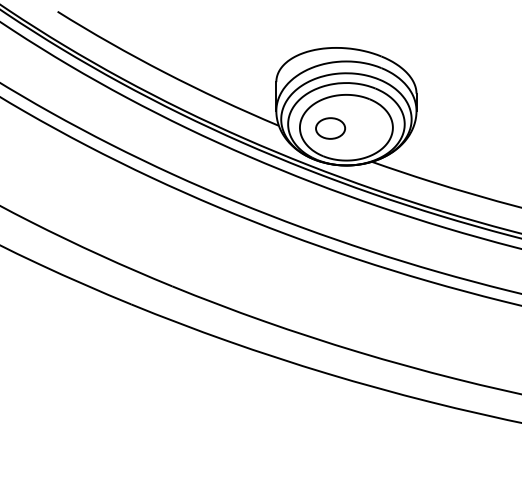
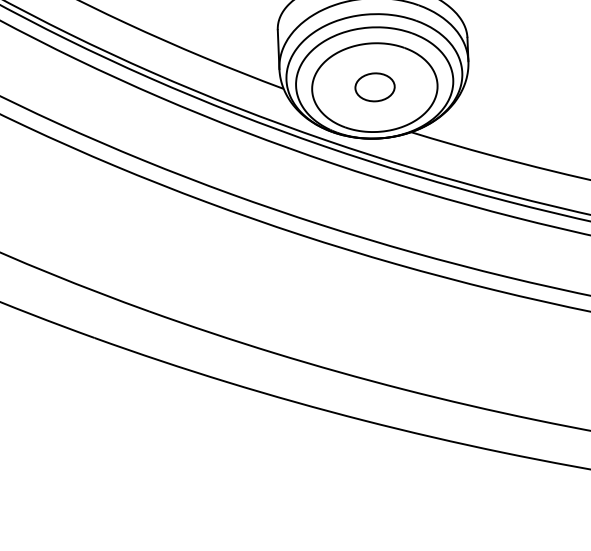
part: (330, 128) -> (374, 87), moved

